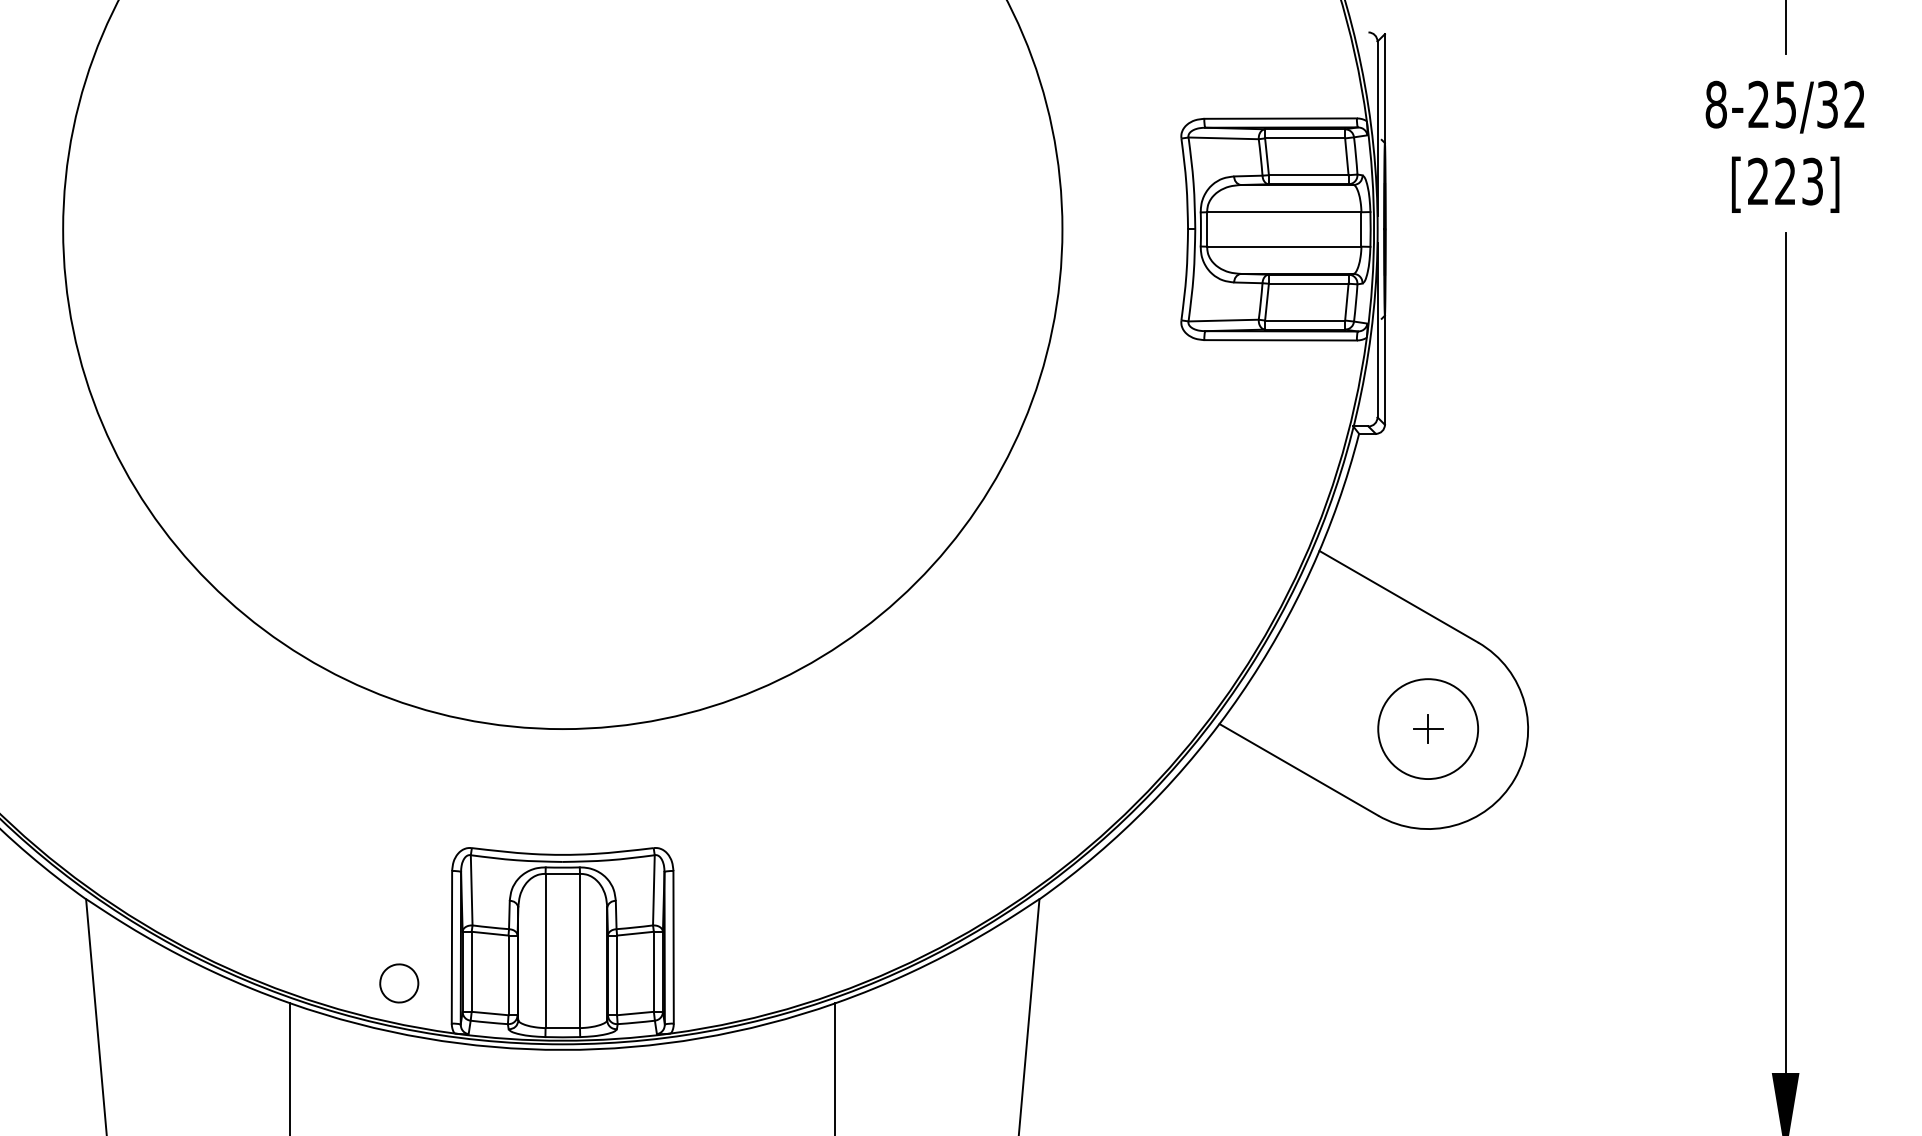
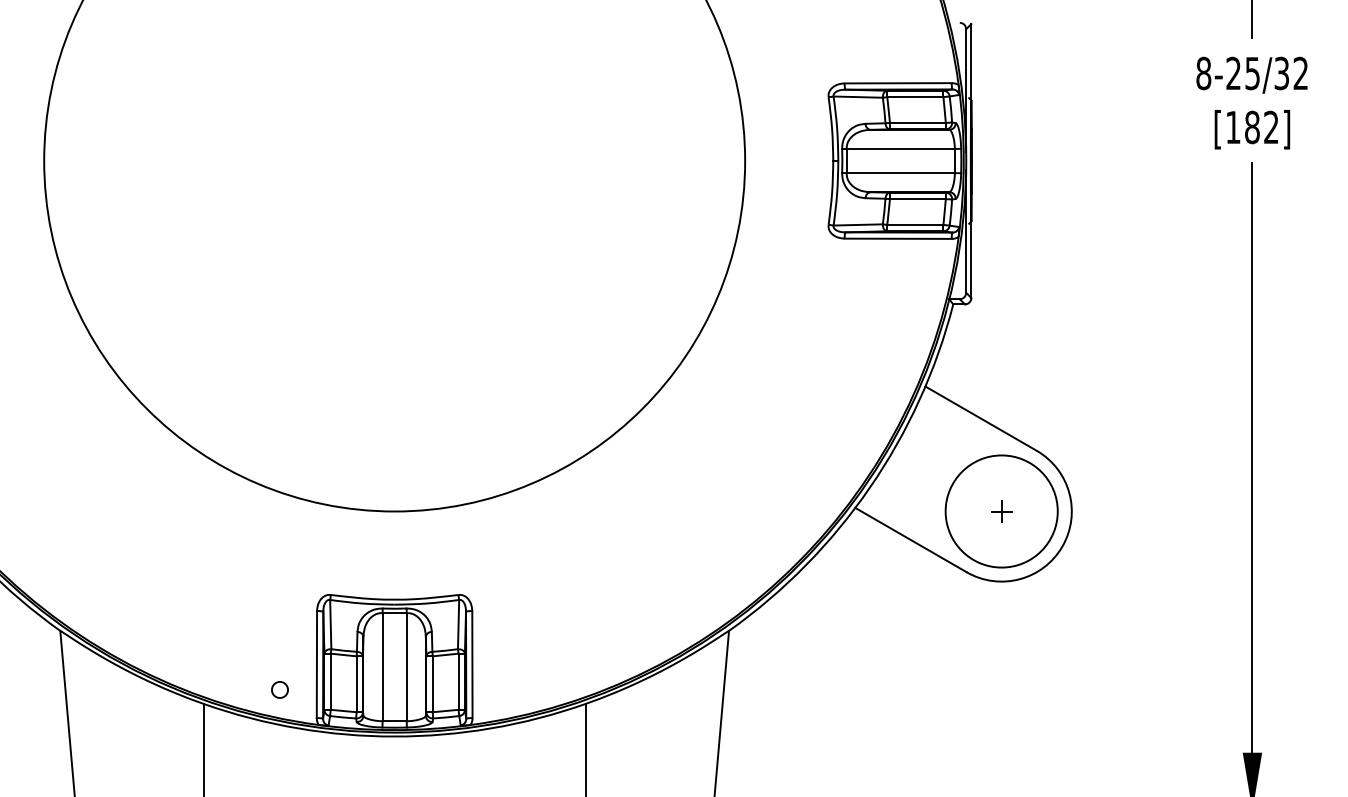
text: (1785, 181) -> (1252, 127), [223] -> [182]
circle: (1427, 729) -> (1001, 511), size x1.6
part: (398, 982) -> (279, 689), size x0.6

